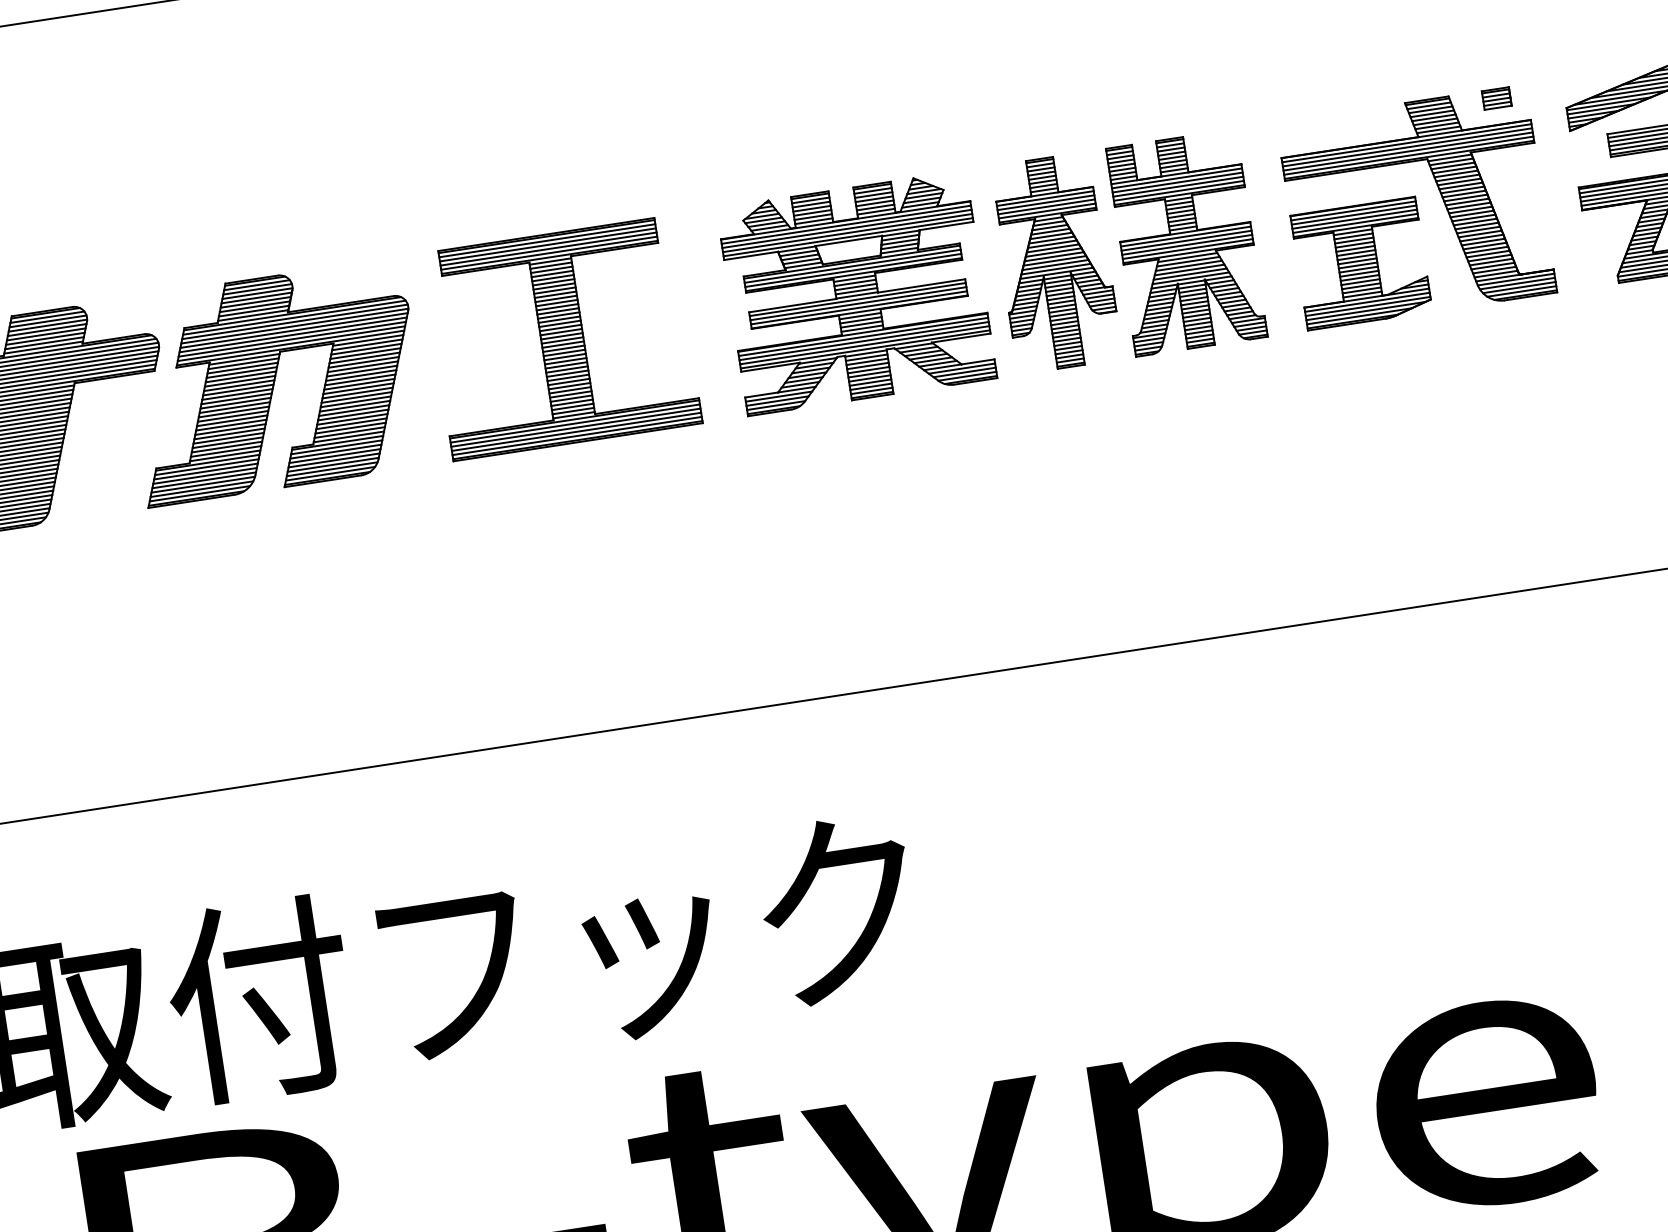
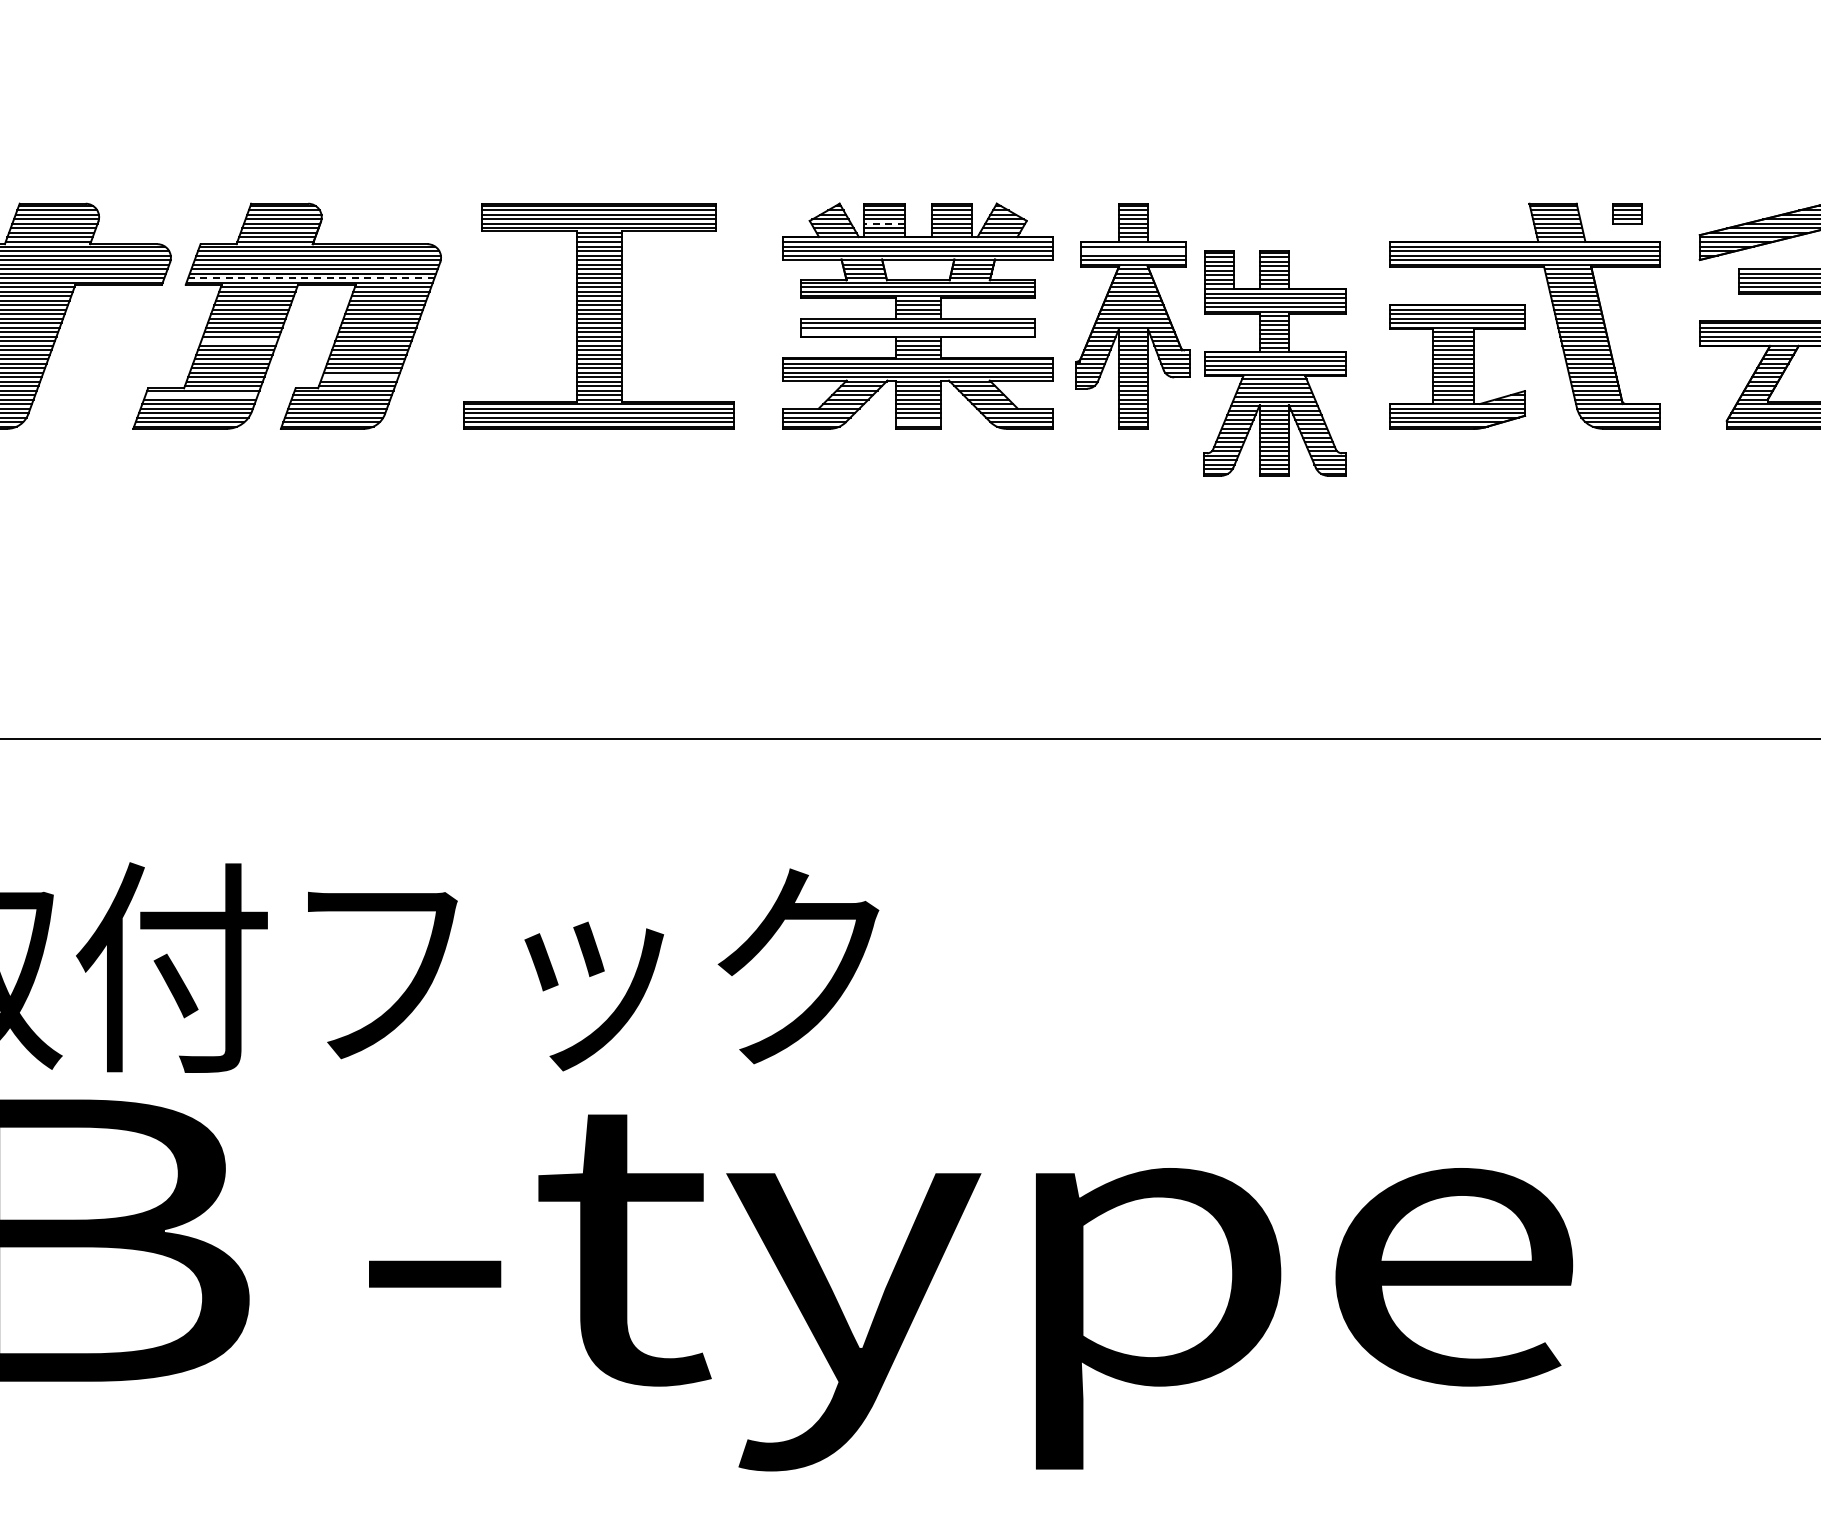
line: (1045, 203) -> (1132, 251), removed
line: (812, 212) -> (884, 223), solid -> dashed
part: (1185, 243) -> (1274, 363), moved
line: (859, 308) -> (918, 332), removed
line: (290, 344) -> (310, 278), solid -> dashed
line: (871, 391) -> (917, 422), removed
line: (234, 412) -> (239, 341), removed
line: (350, 428) -> (360, 377), removed
line: (206, 467) -> (201, 395), removed

